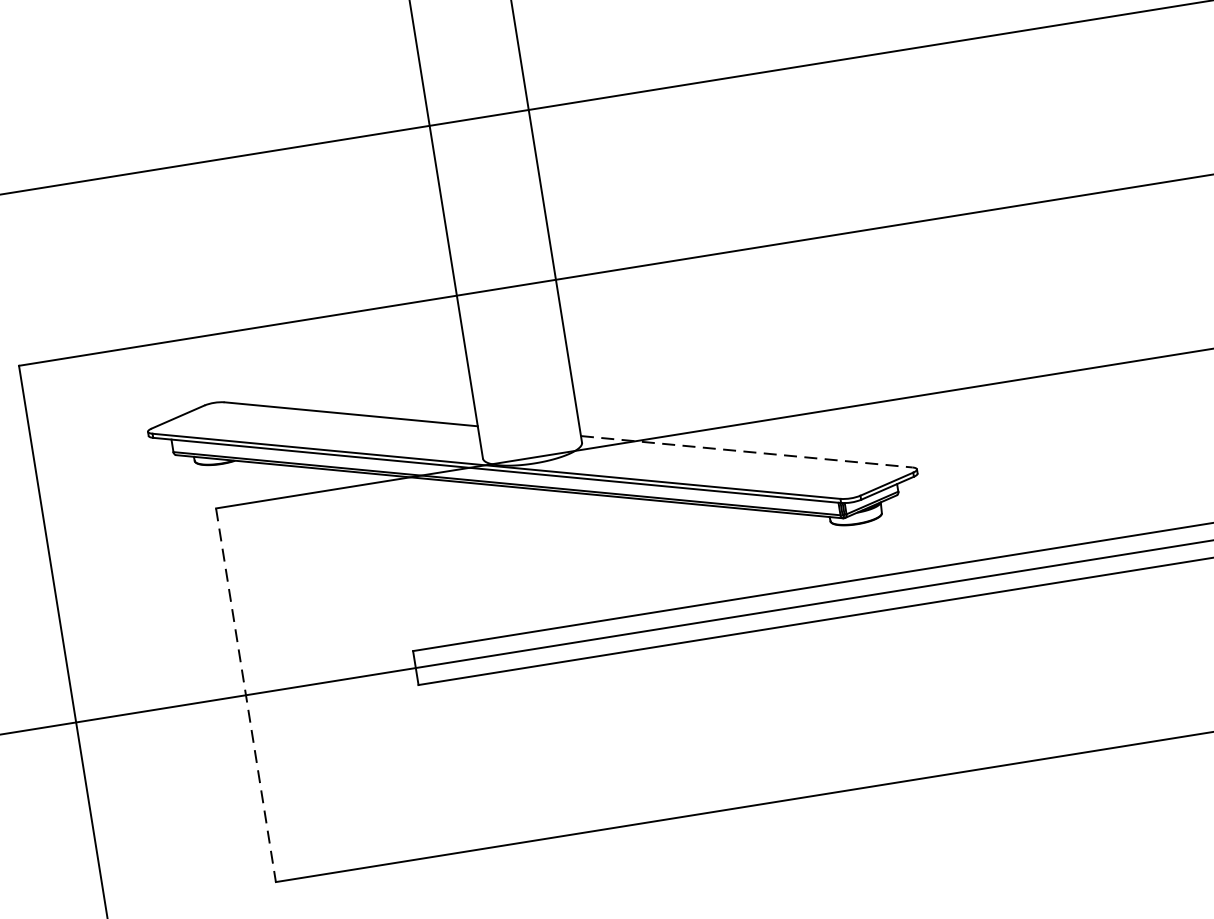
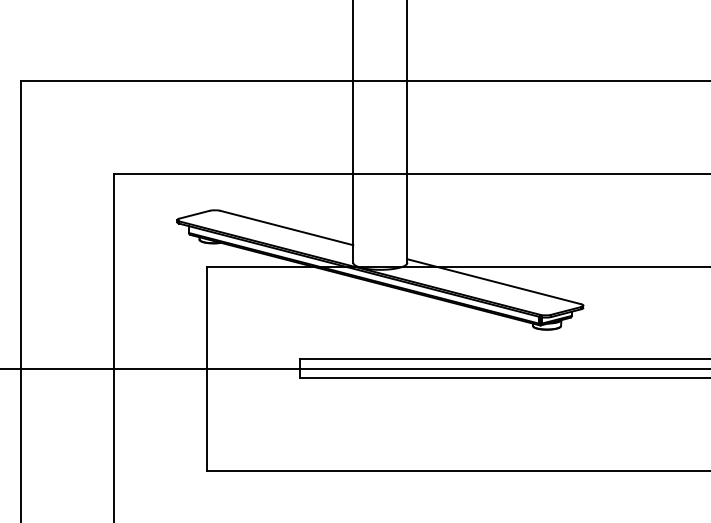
line: (746, 451) -> (494, 281), dashed -> solid
line: (245, 696) -> (206, 369), dashed -> solid

